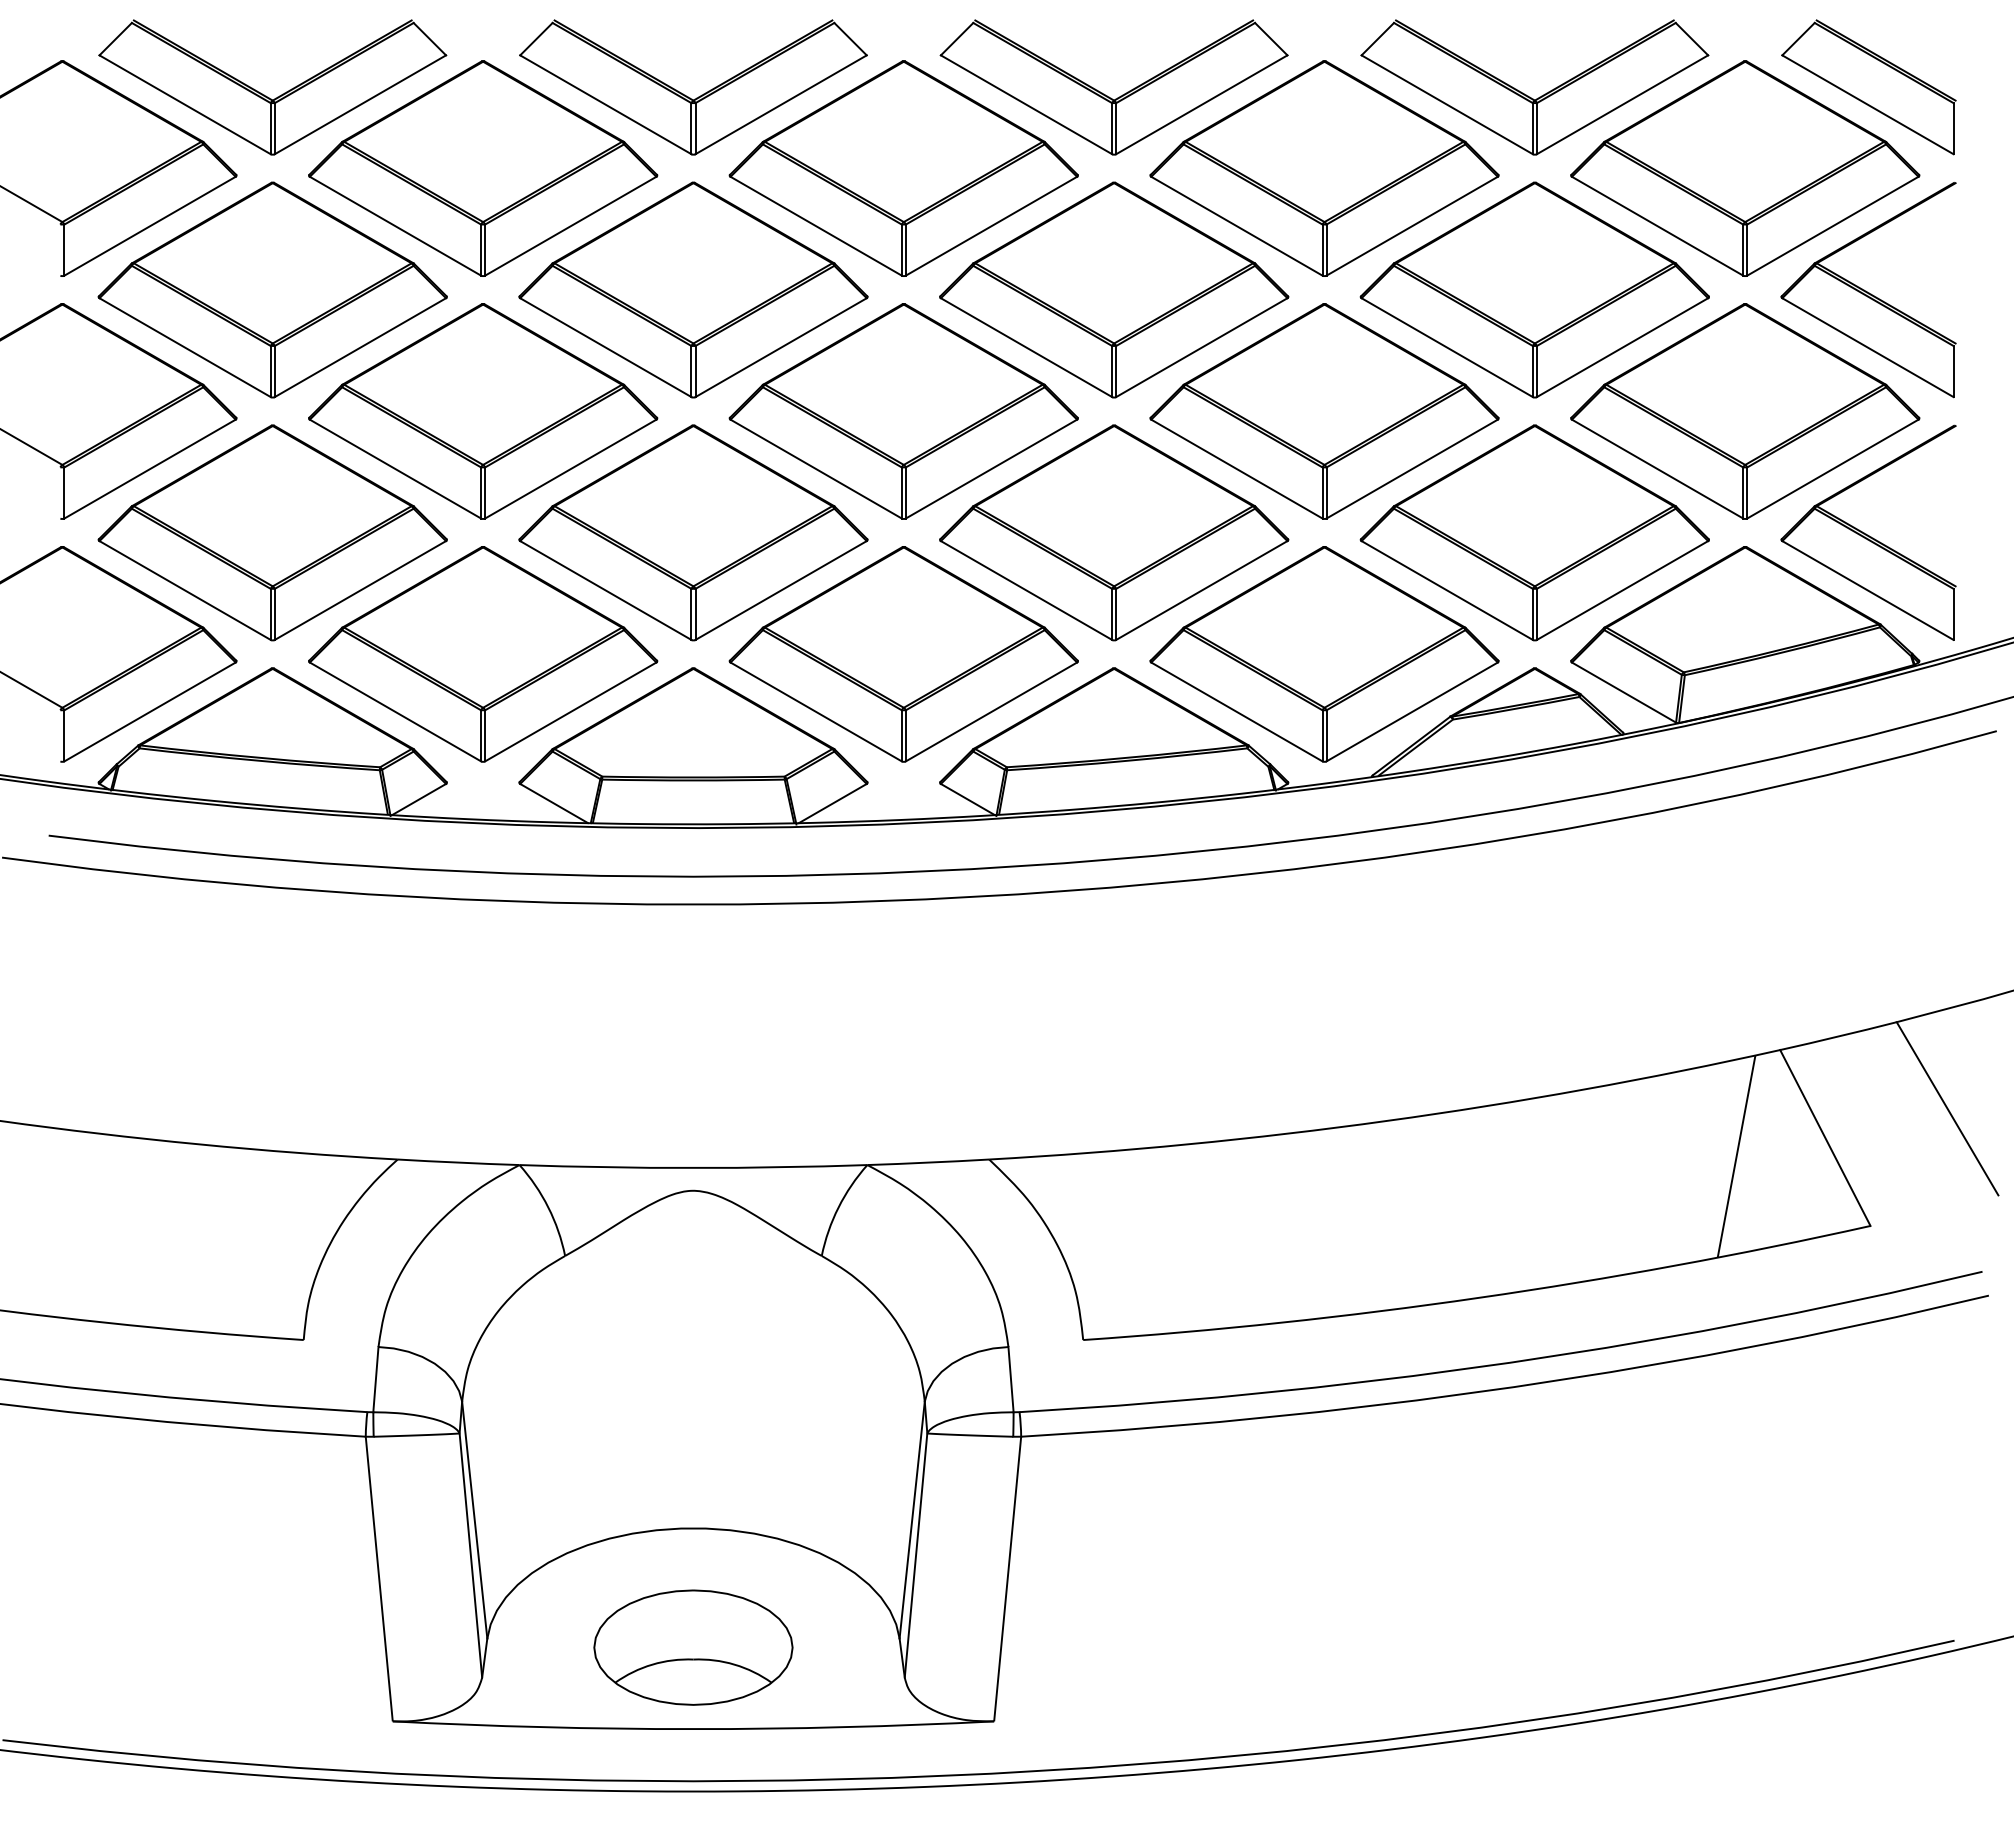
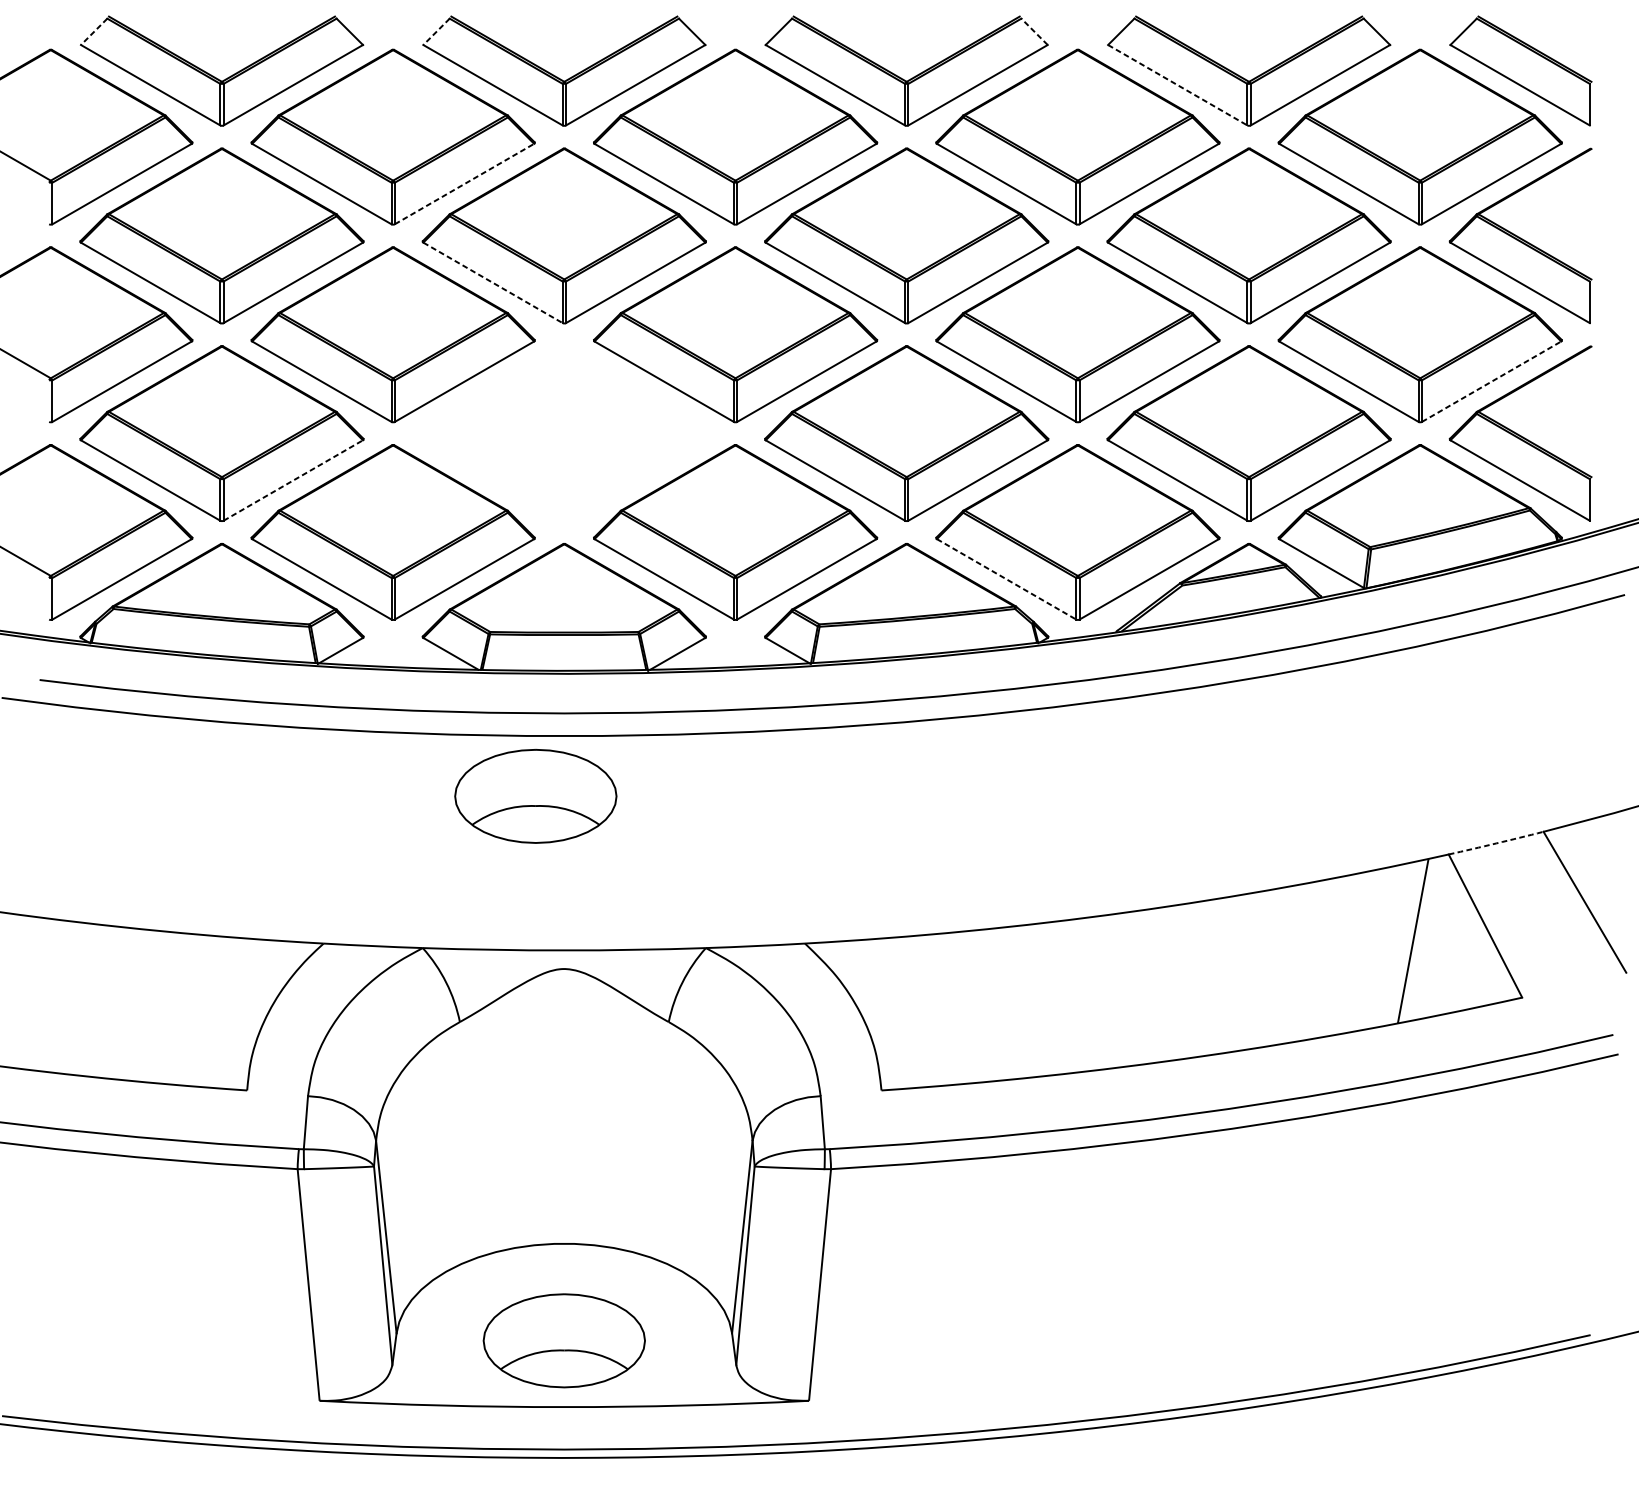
line: (115, 39) -> (93, 32), solid -> dashed
line: (536, 39) -> (436, 32), solid -> dashed
line: (1271, 39) -> (1034, 32), solid -> dashed
line: (1447, 104) -> (1177, 84), solid -> dashed
line: (570, 226) -> (464, 184), solid -> dashed
line: (605, 347) -> (492, 282), solid -> dashed
line: (1832, 469) -> (1491, 382), solid -> dashed
part: (693, 532) -> (564, 433), removed
line: (360, 590) -> (293, 480), solid -> dashed
line: (1236, 711) -> (1006, 578), solid -> dashed
part: (658, 978) -> (535, 796), added
arc: (1838, 1036) -> (1496, 843), solid -> dashed

